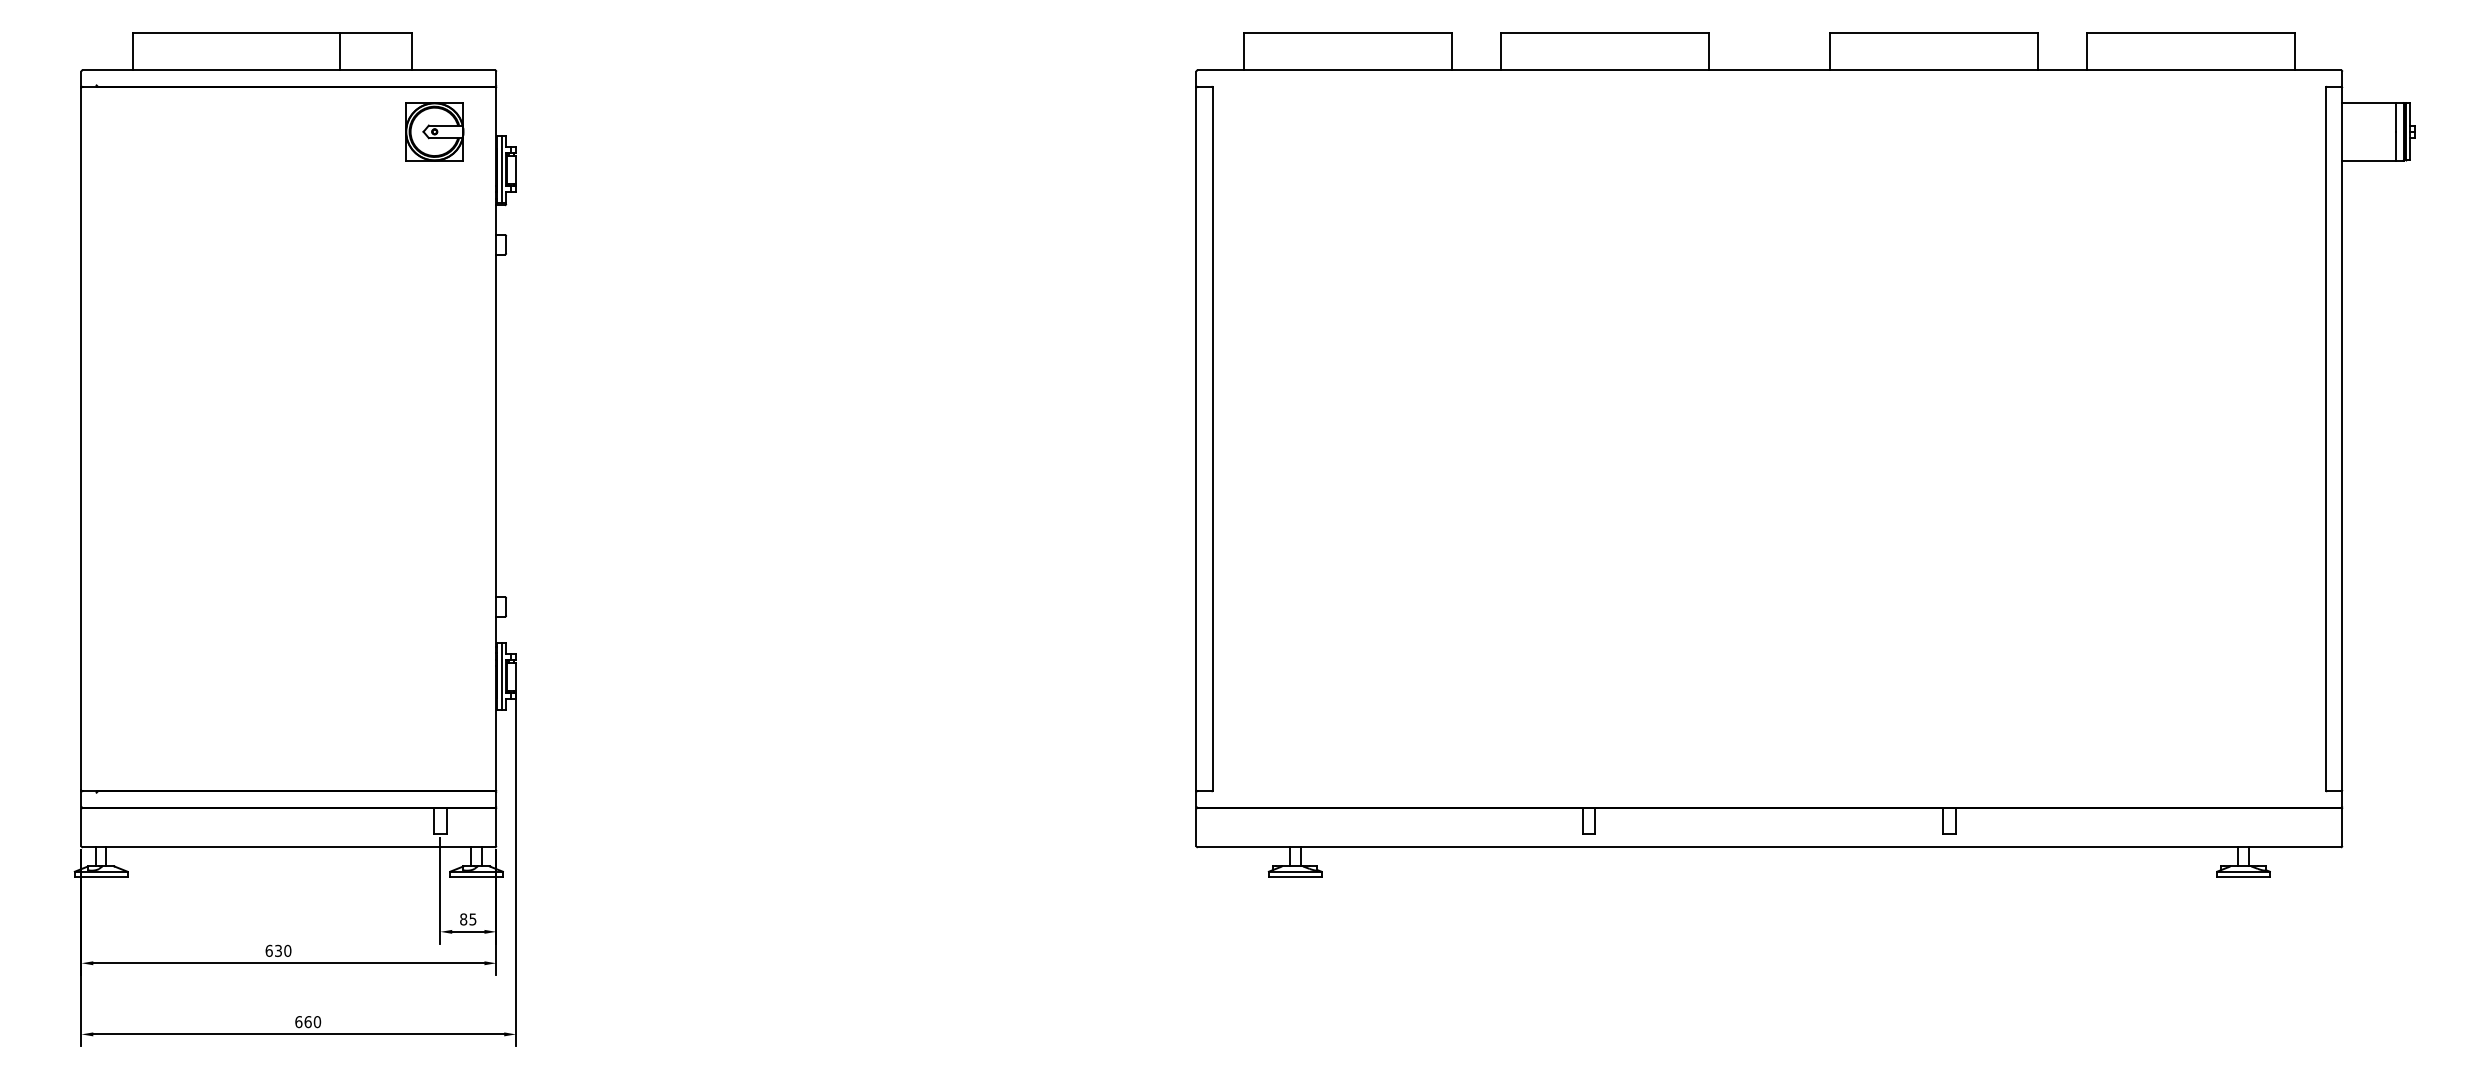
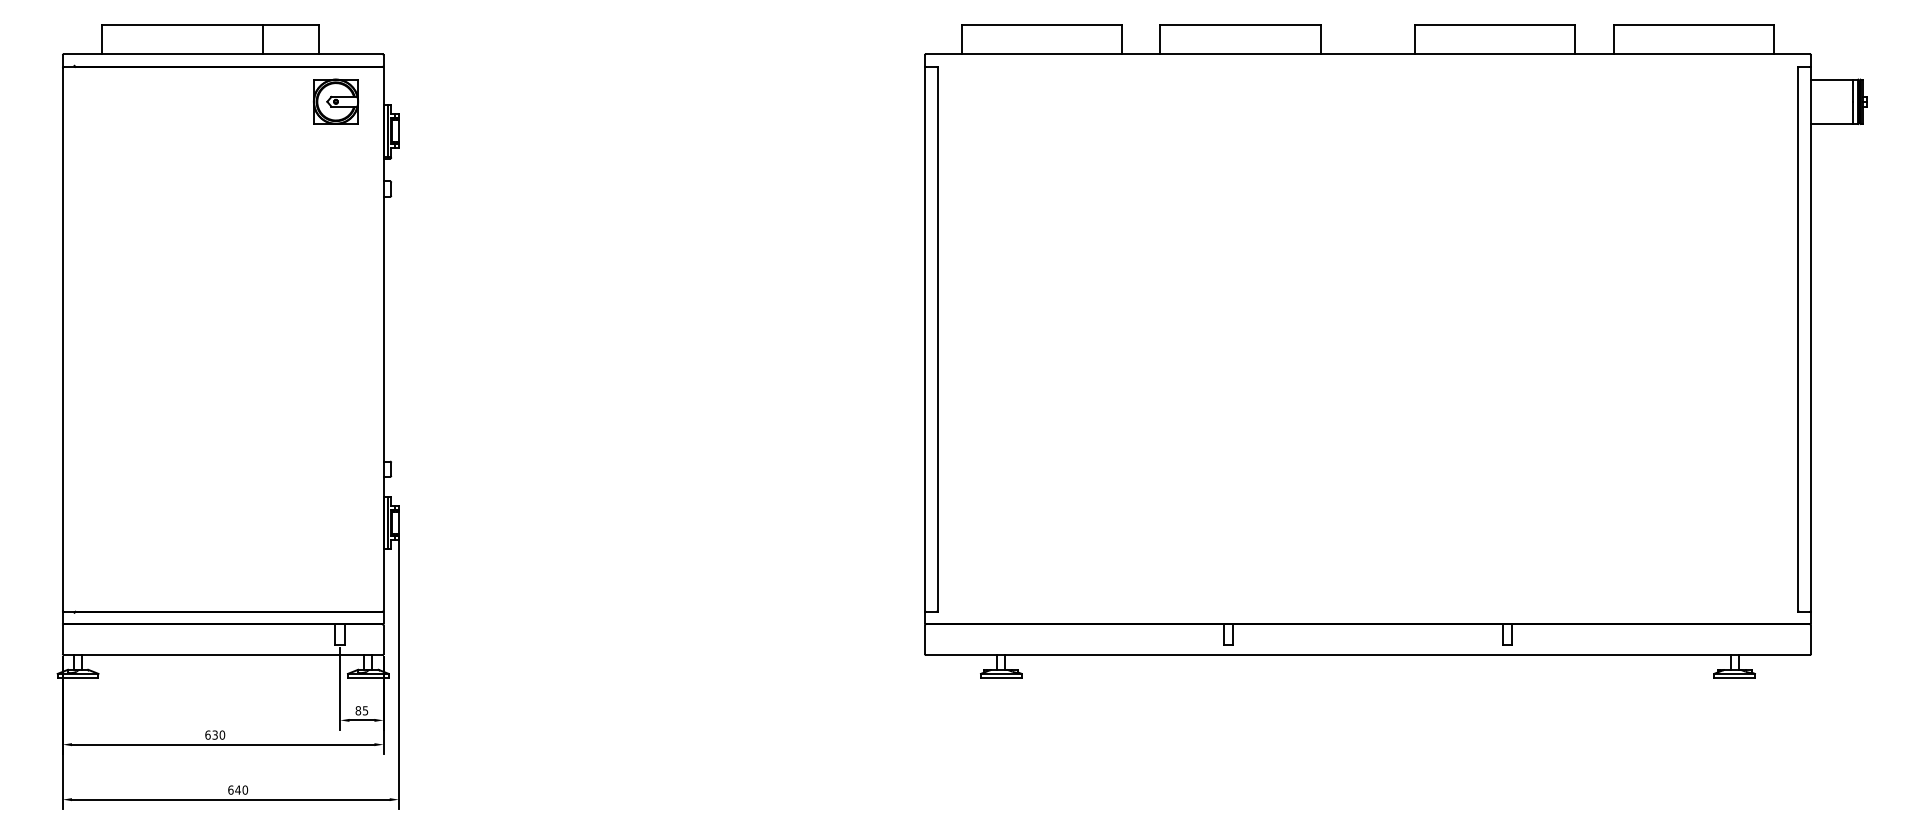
text: (307, 1021) -> (237, 789), 660 -> 640

